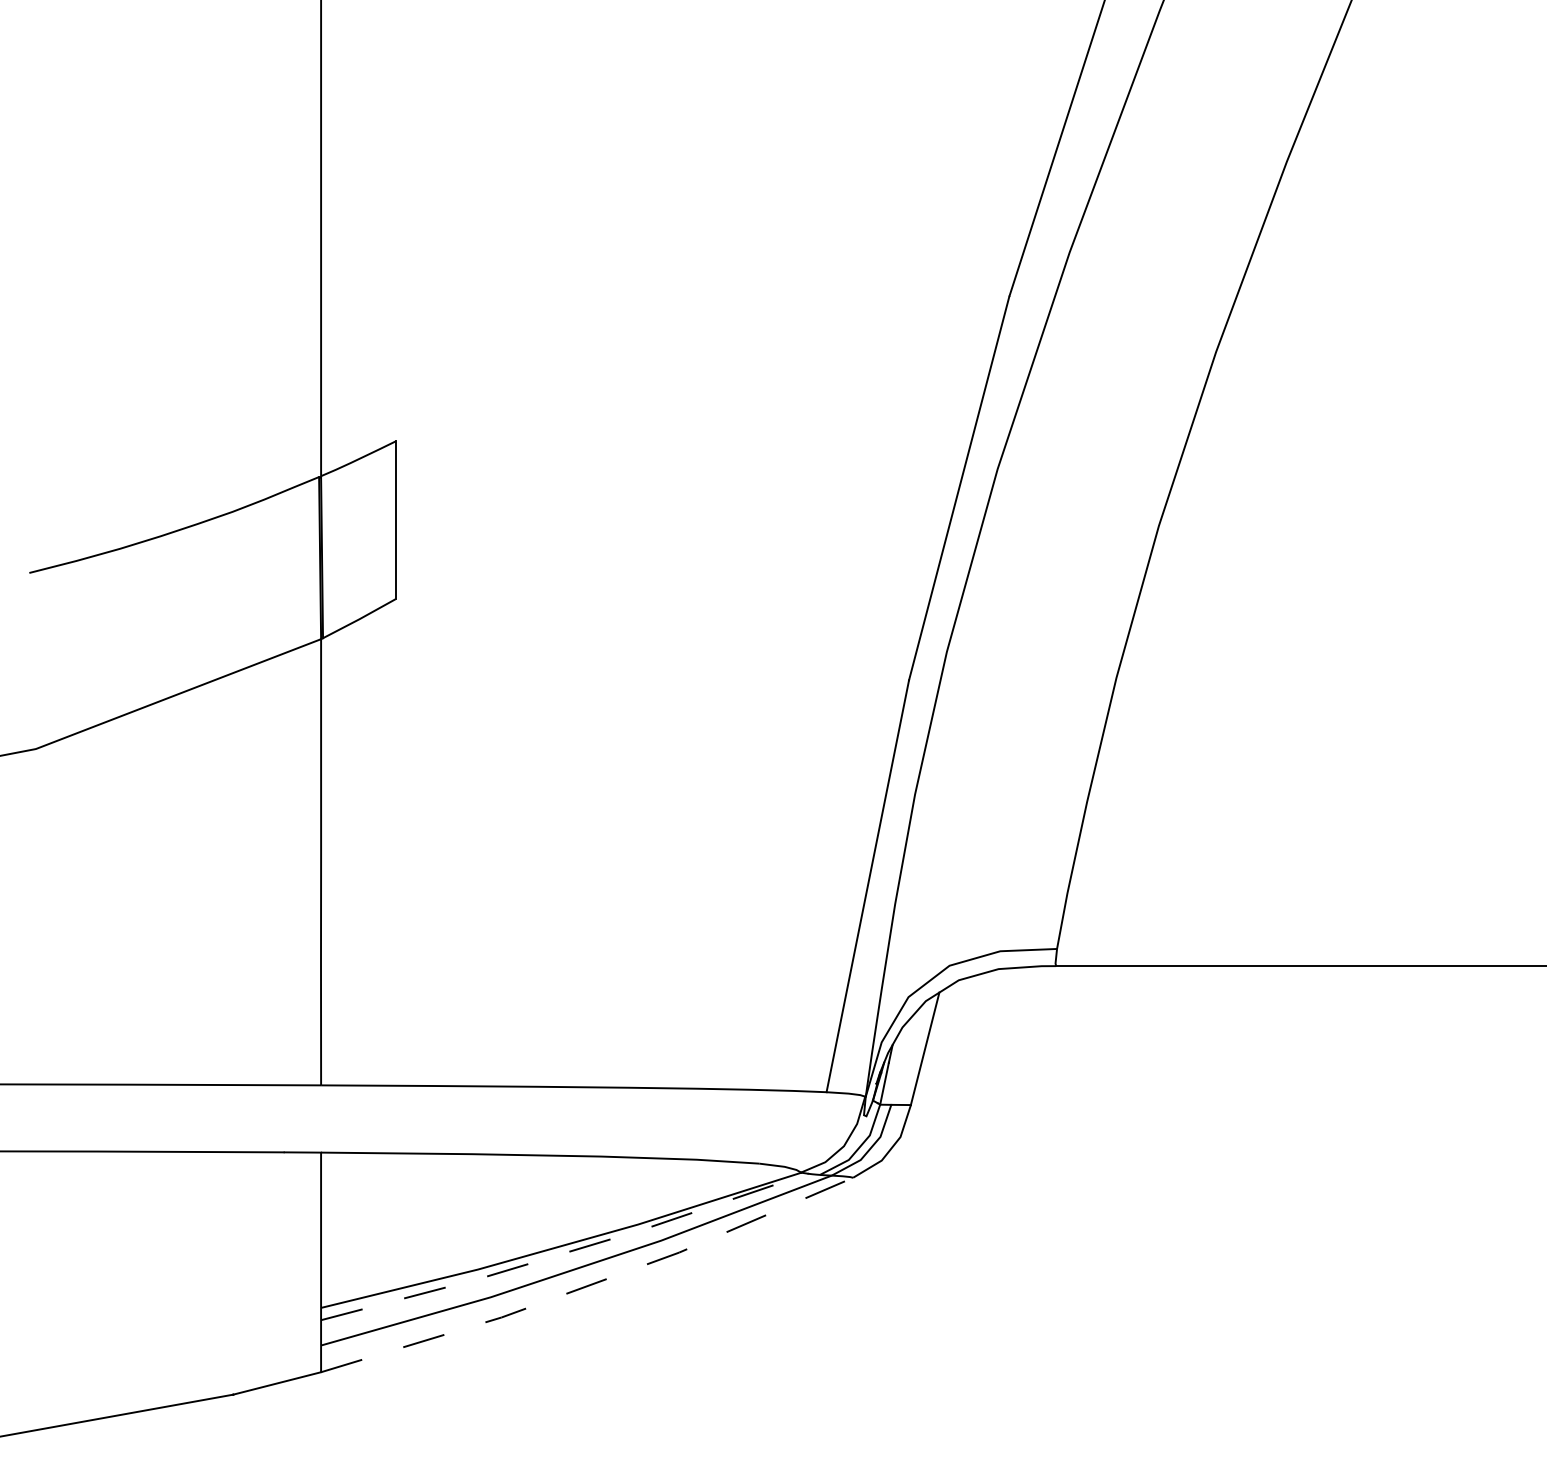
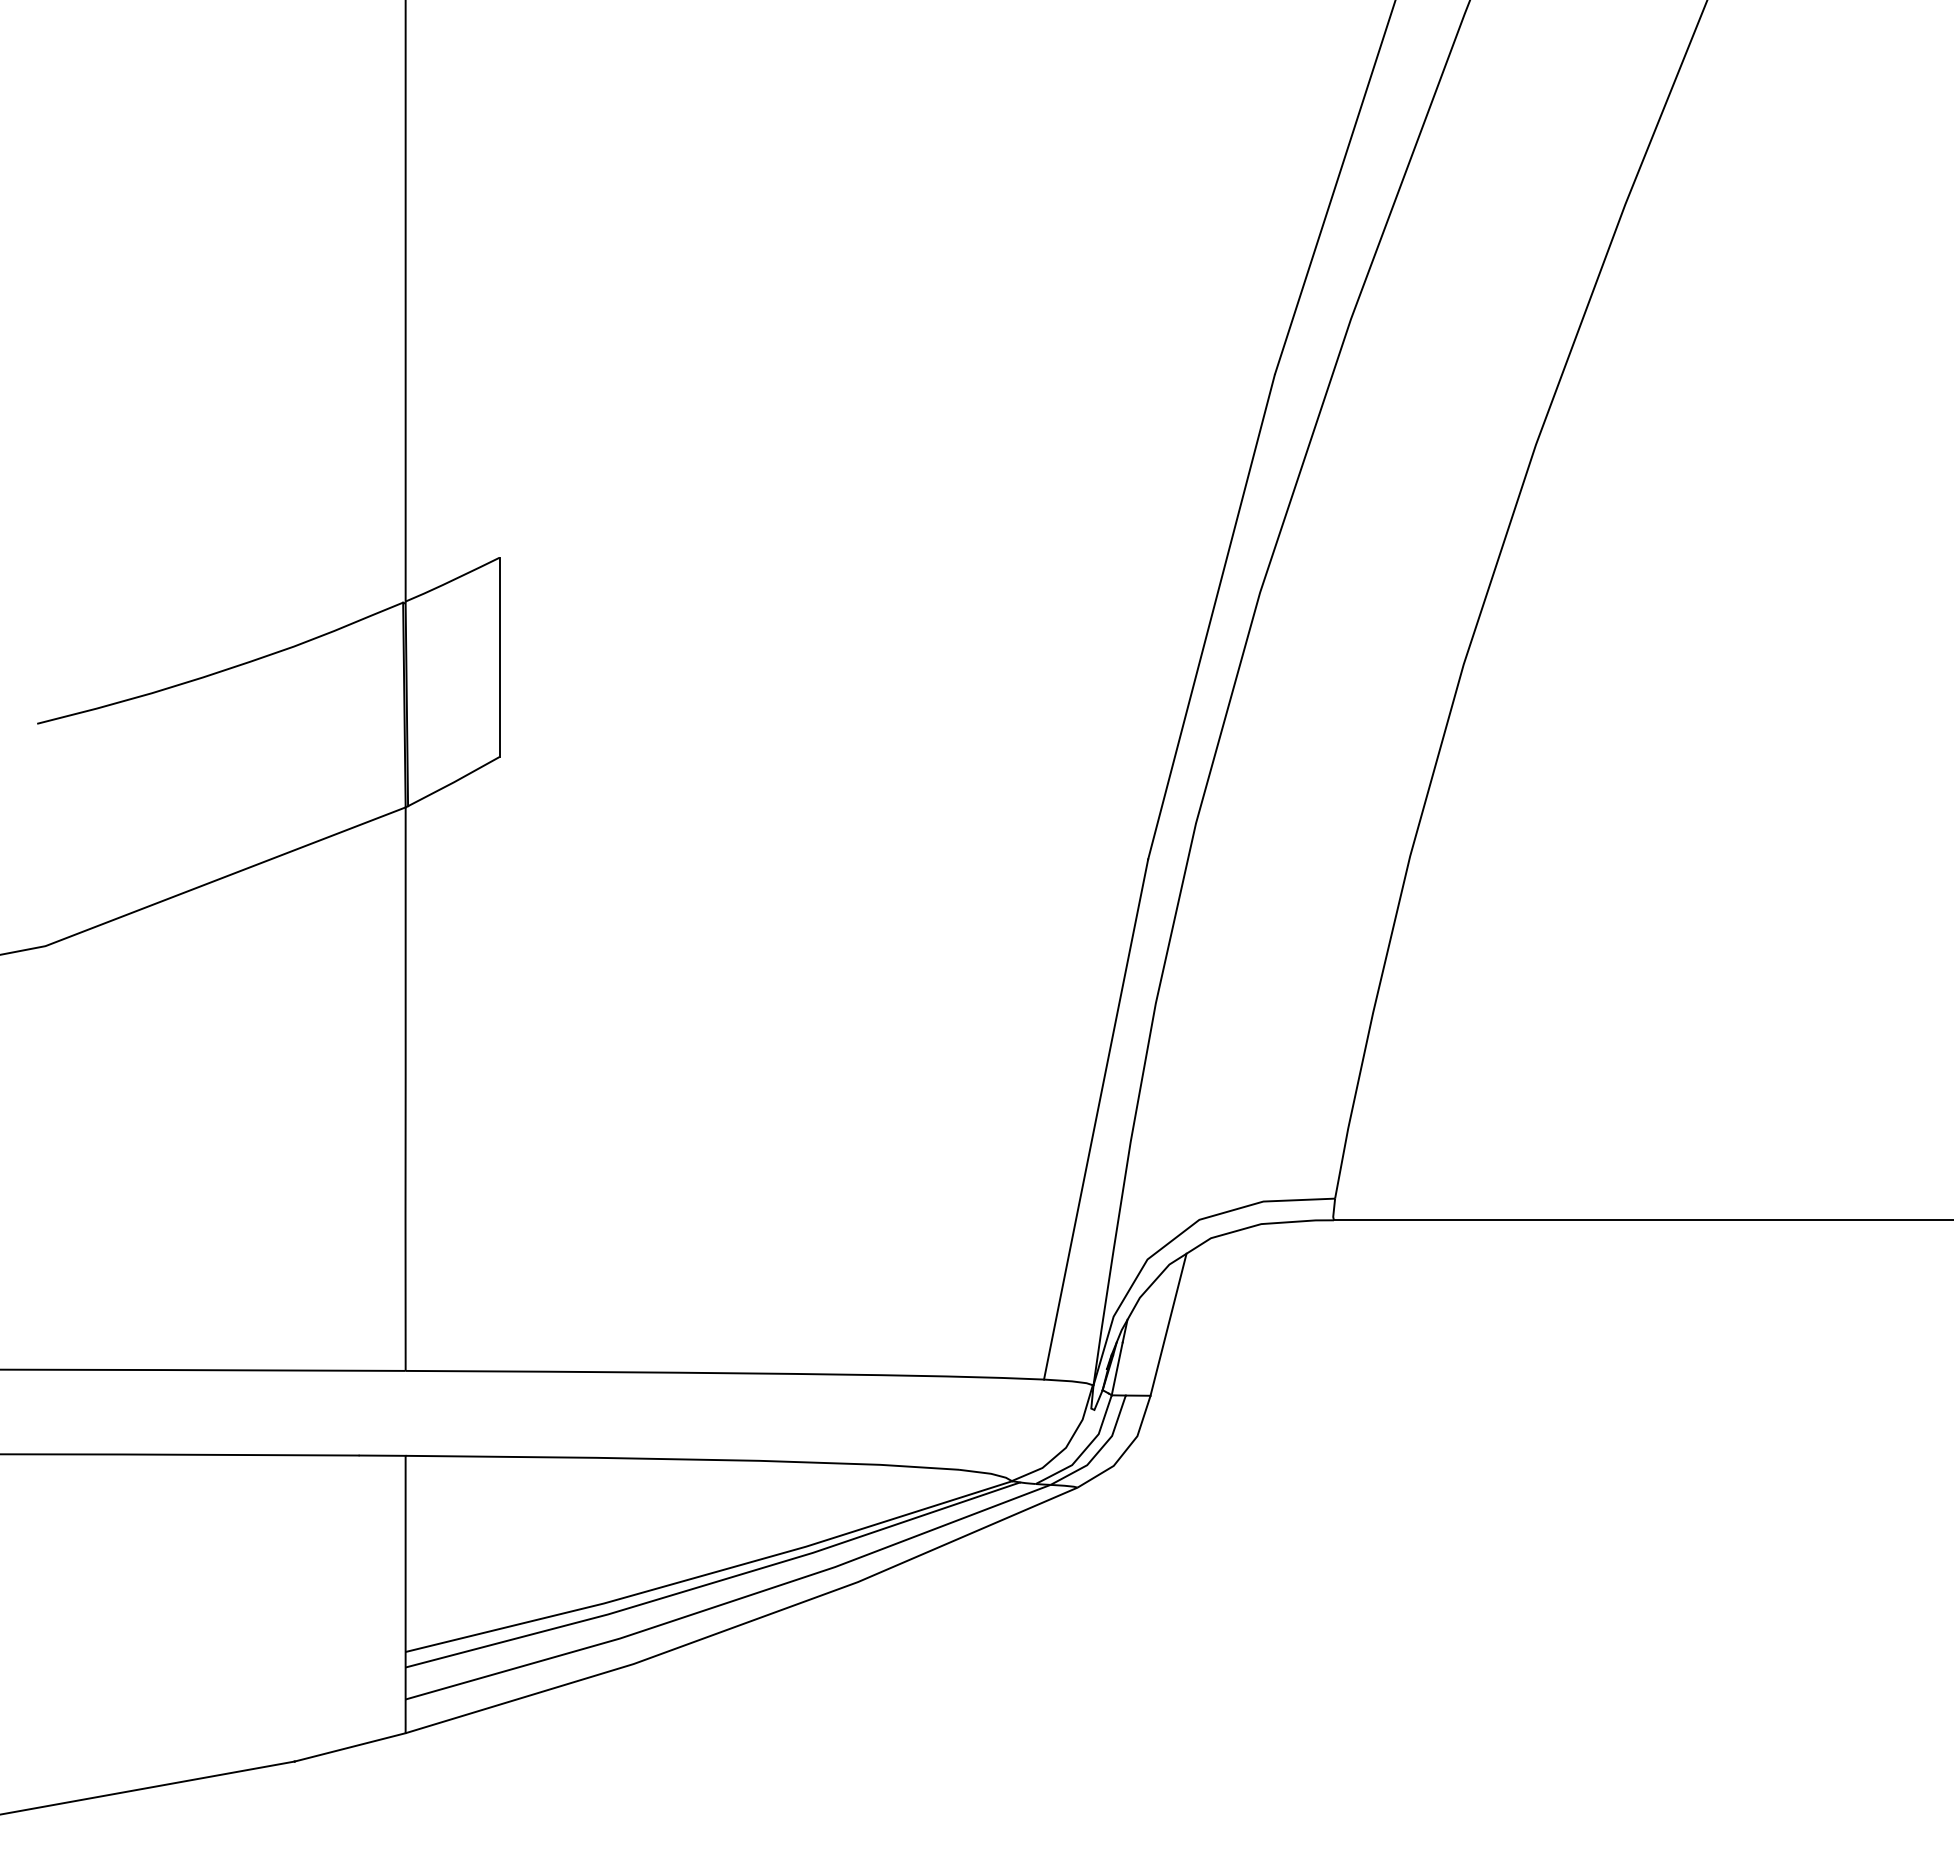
line: (565, 1252) -> (714, 1582), dashed -> solid
line: (590, 1284) -> (746, 1622), dashed -> solid

